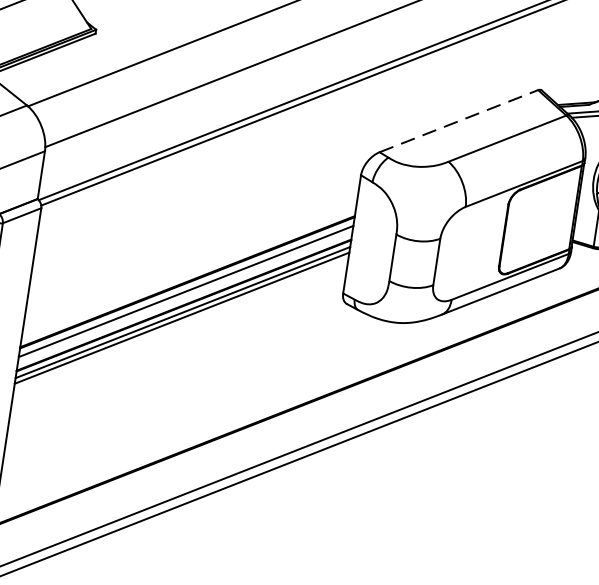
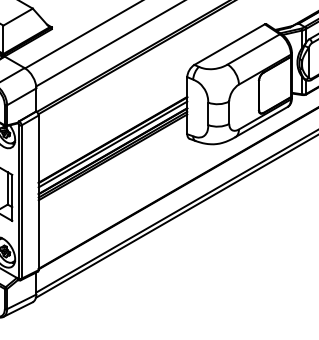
line: (458, 120) -> (229, 44), dashed -> solid

